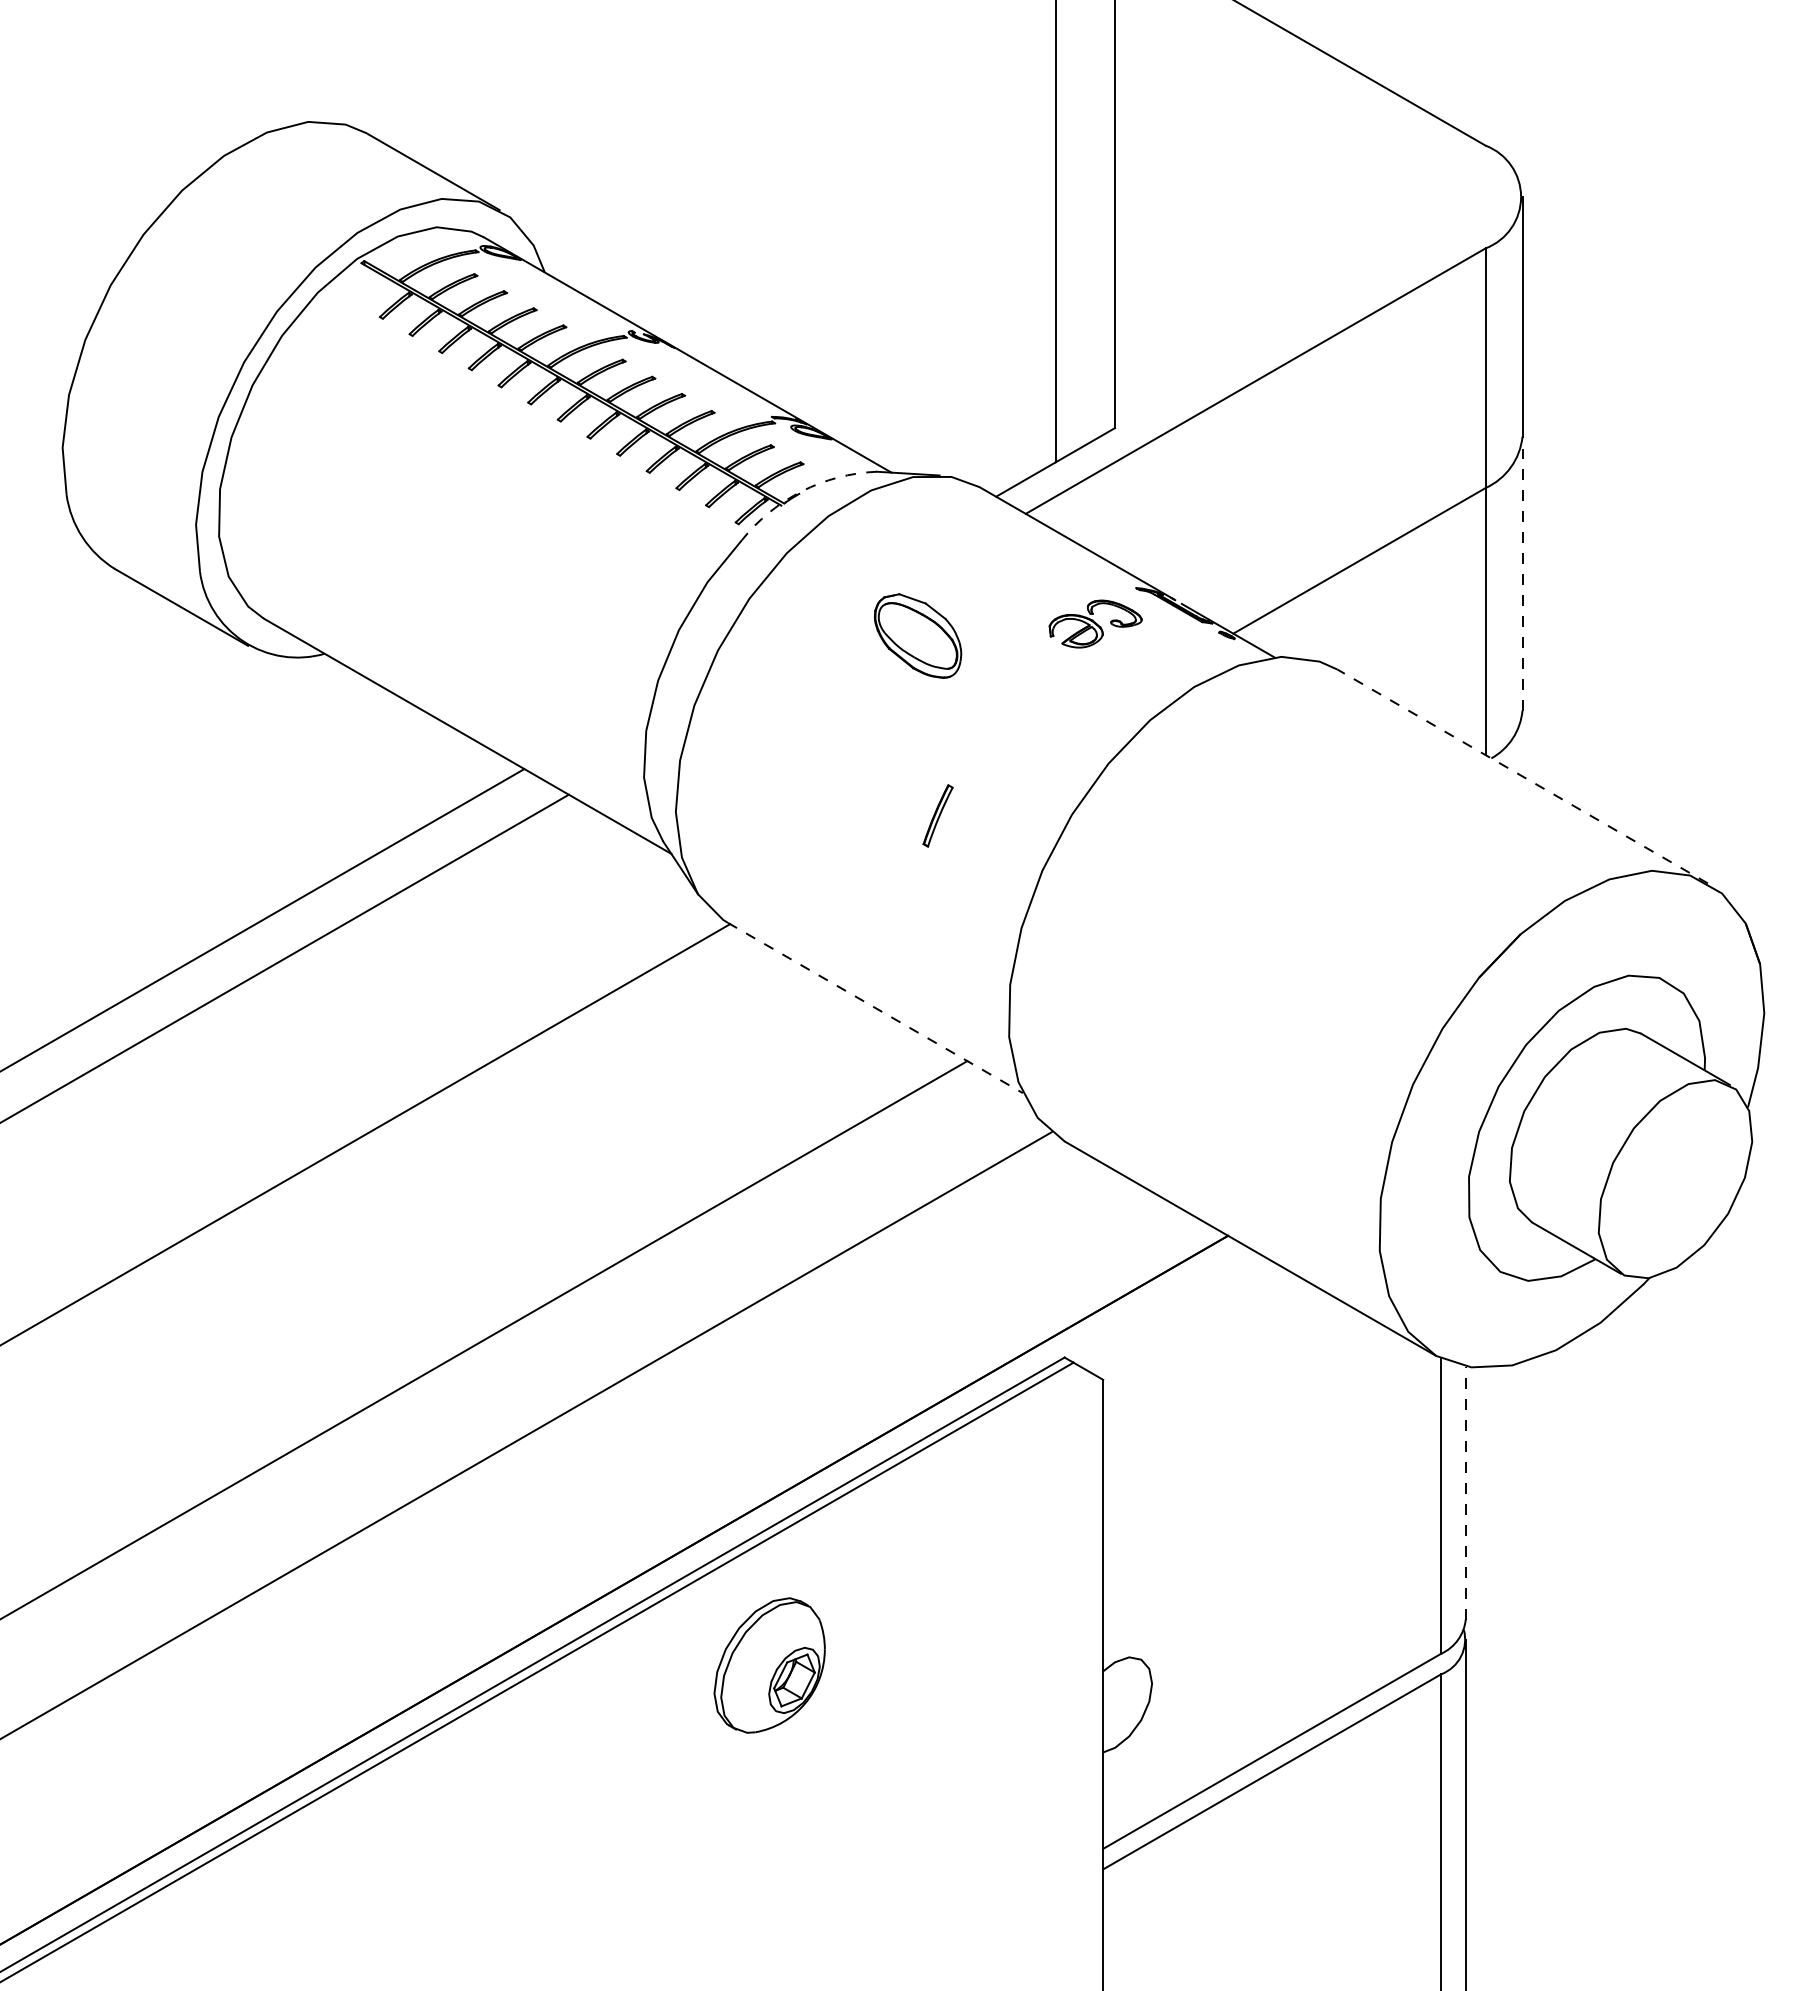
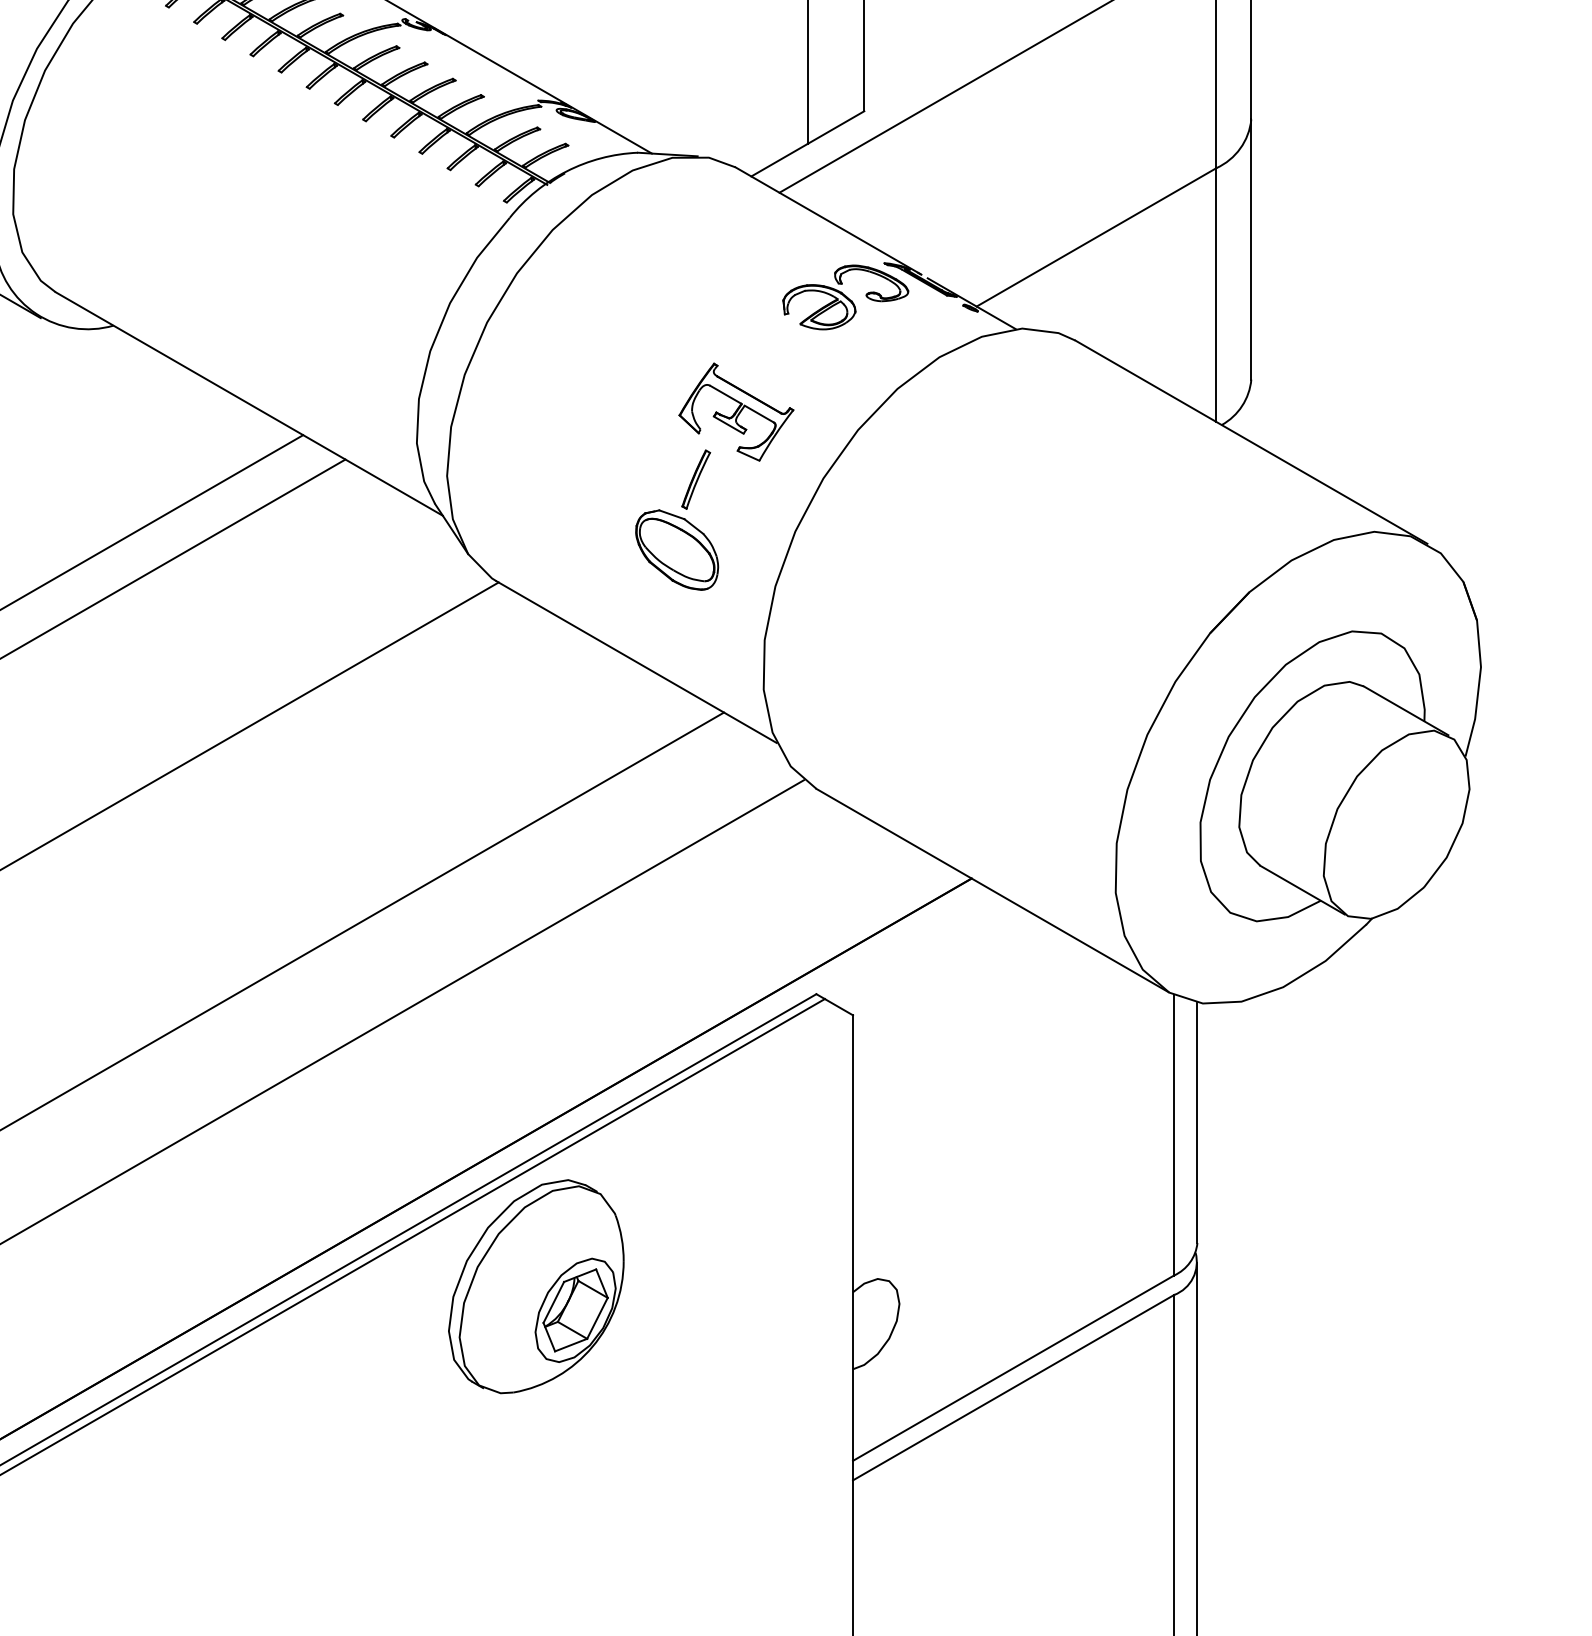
arc: (801, 491) -> (566, 171), dashed -> solid
line: (1522, 573) -> (1251, 249), dashed -> solid
part: (1095, 623) -> (845, 296), size x1.43
part: (918, 635) -> (677, 549), moved
part: (980, 744) -> (736, 411), added
line: (1522, 776) -> (1251, 442), dashed -> solid
line: (875, 1008) -> (636, 662), dashed -> solid
line: (1465, 1493) -> (1197, 1123), dashed -> solid
part: (769, 1665) -> (536, 1286), size x1.67

